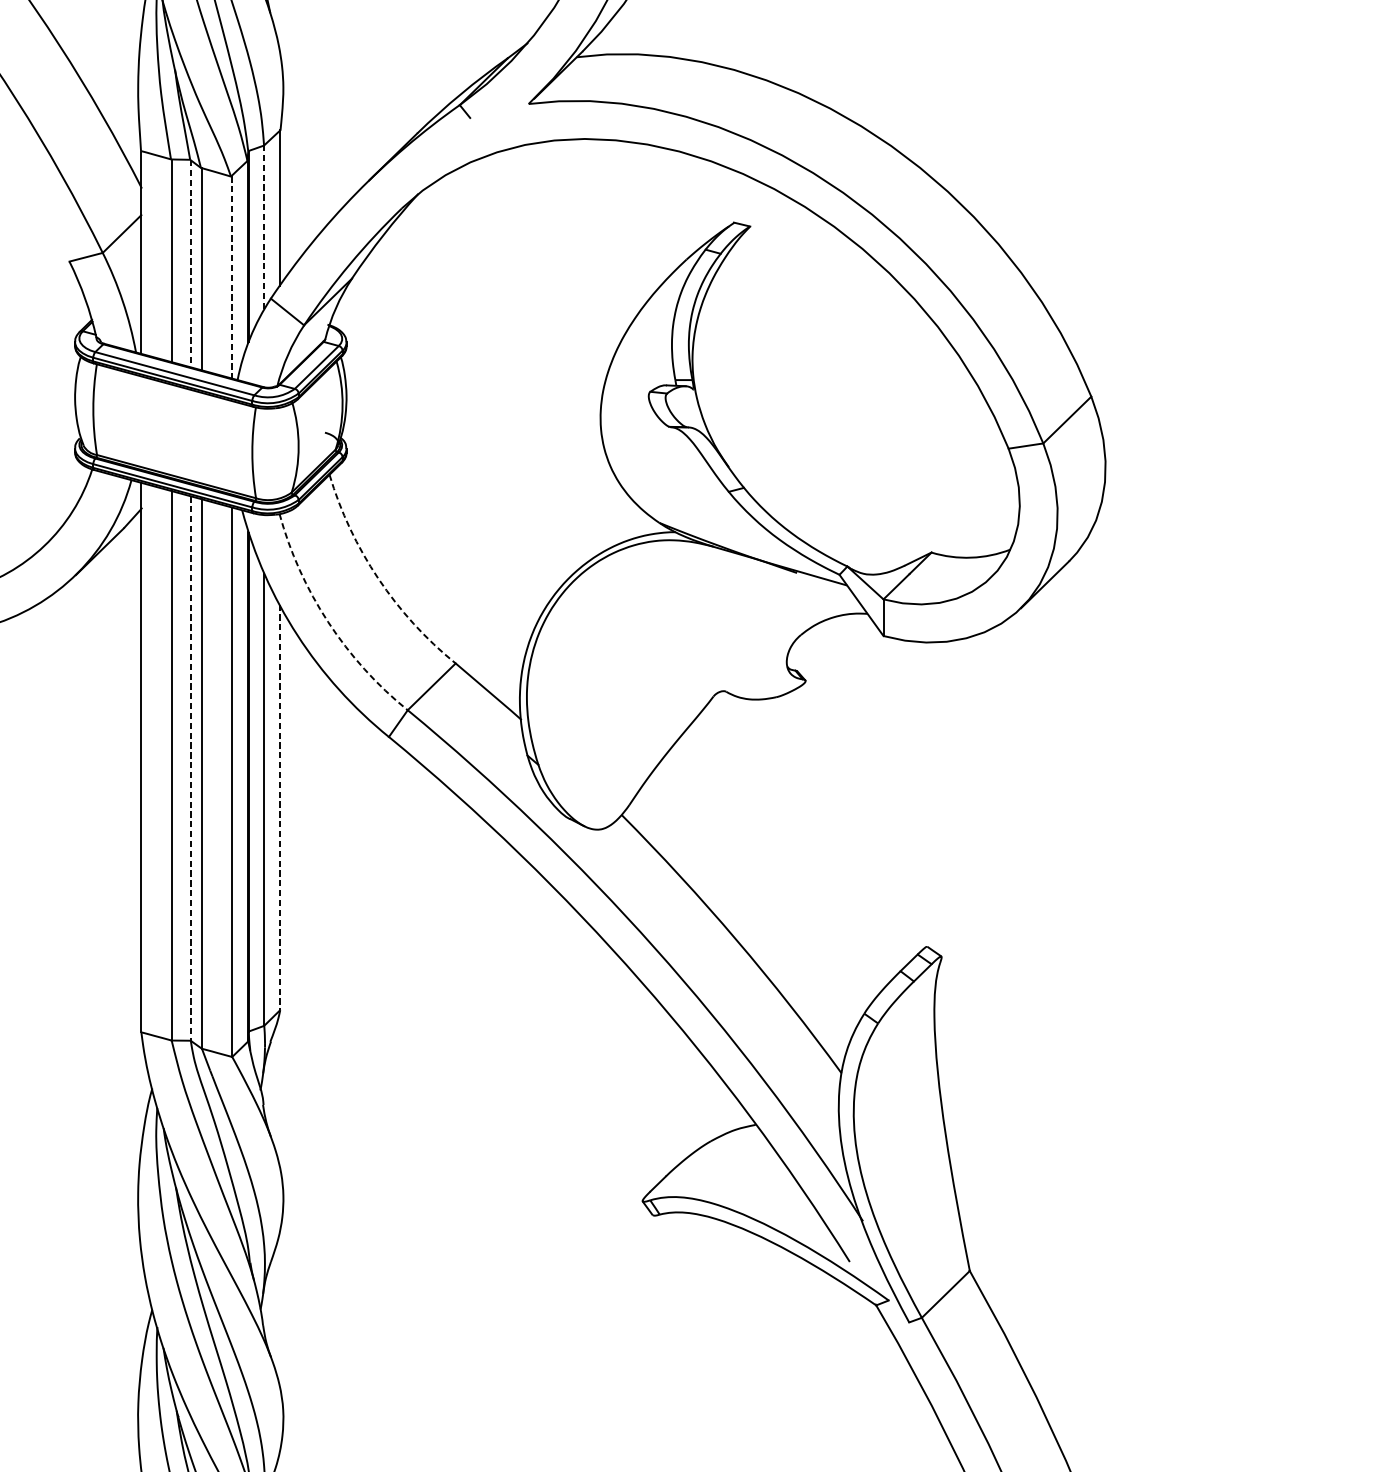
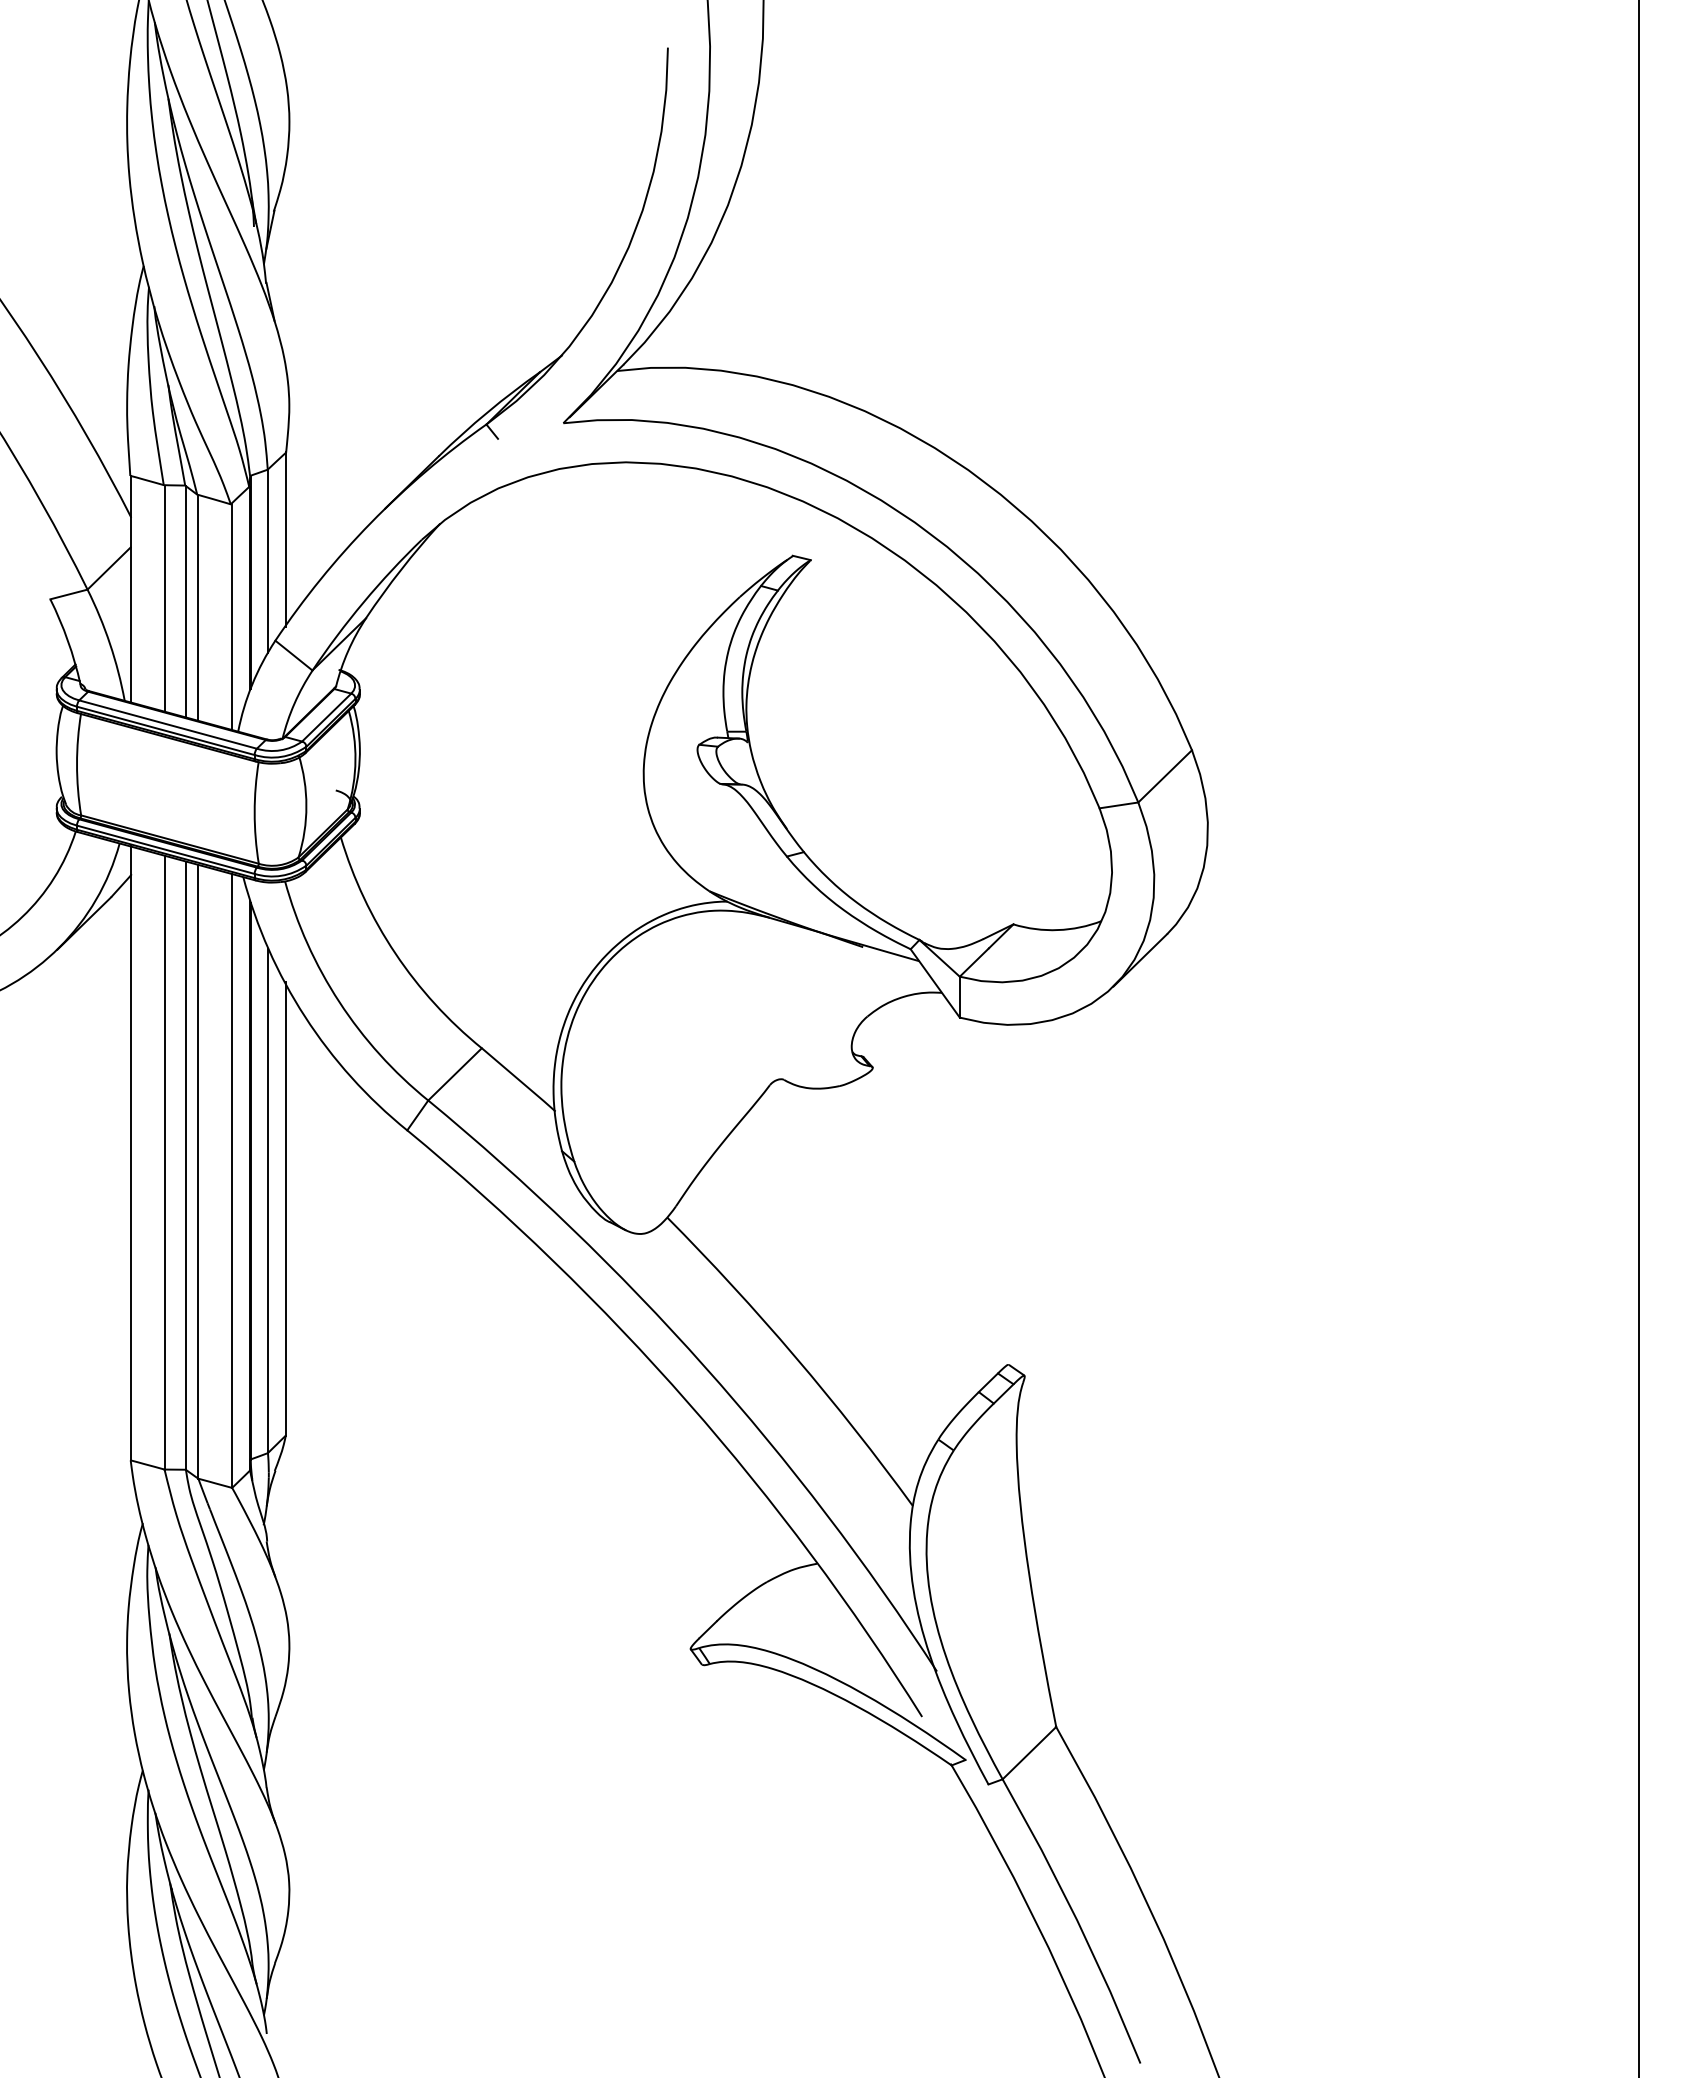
line: (263, 226) -> (267, 560), dashed -> solid
line: (190, 263) -> (185, 601), dashed -> solid
line: (232, 277) -> (232, 617), dashed -> solid
arc: (378, 578) -> (395, 953), dashed -> solid
arc: (328, 622) -> (339, 1002), dashed -> solid
line: (190, 769) -> (185, 1166), dashed -> solid
line: (279, 807) -> (285, 1209), dashed -> solid

